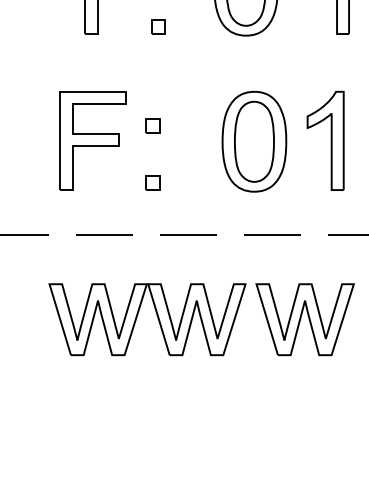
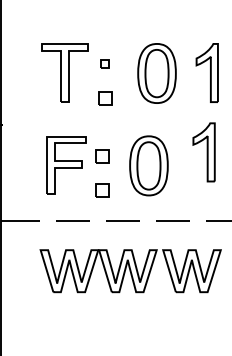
part: (157, 26) -> (104, 97), size x1.6
part: (152, 125) -> (101, 156), size x1.6
part: (253, 141) -> (148, 165), moved
part: (324, 141) -> (203, 152), moved
part: (152, 181) -> (101, 189), size x1.6

